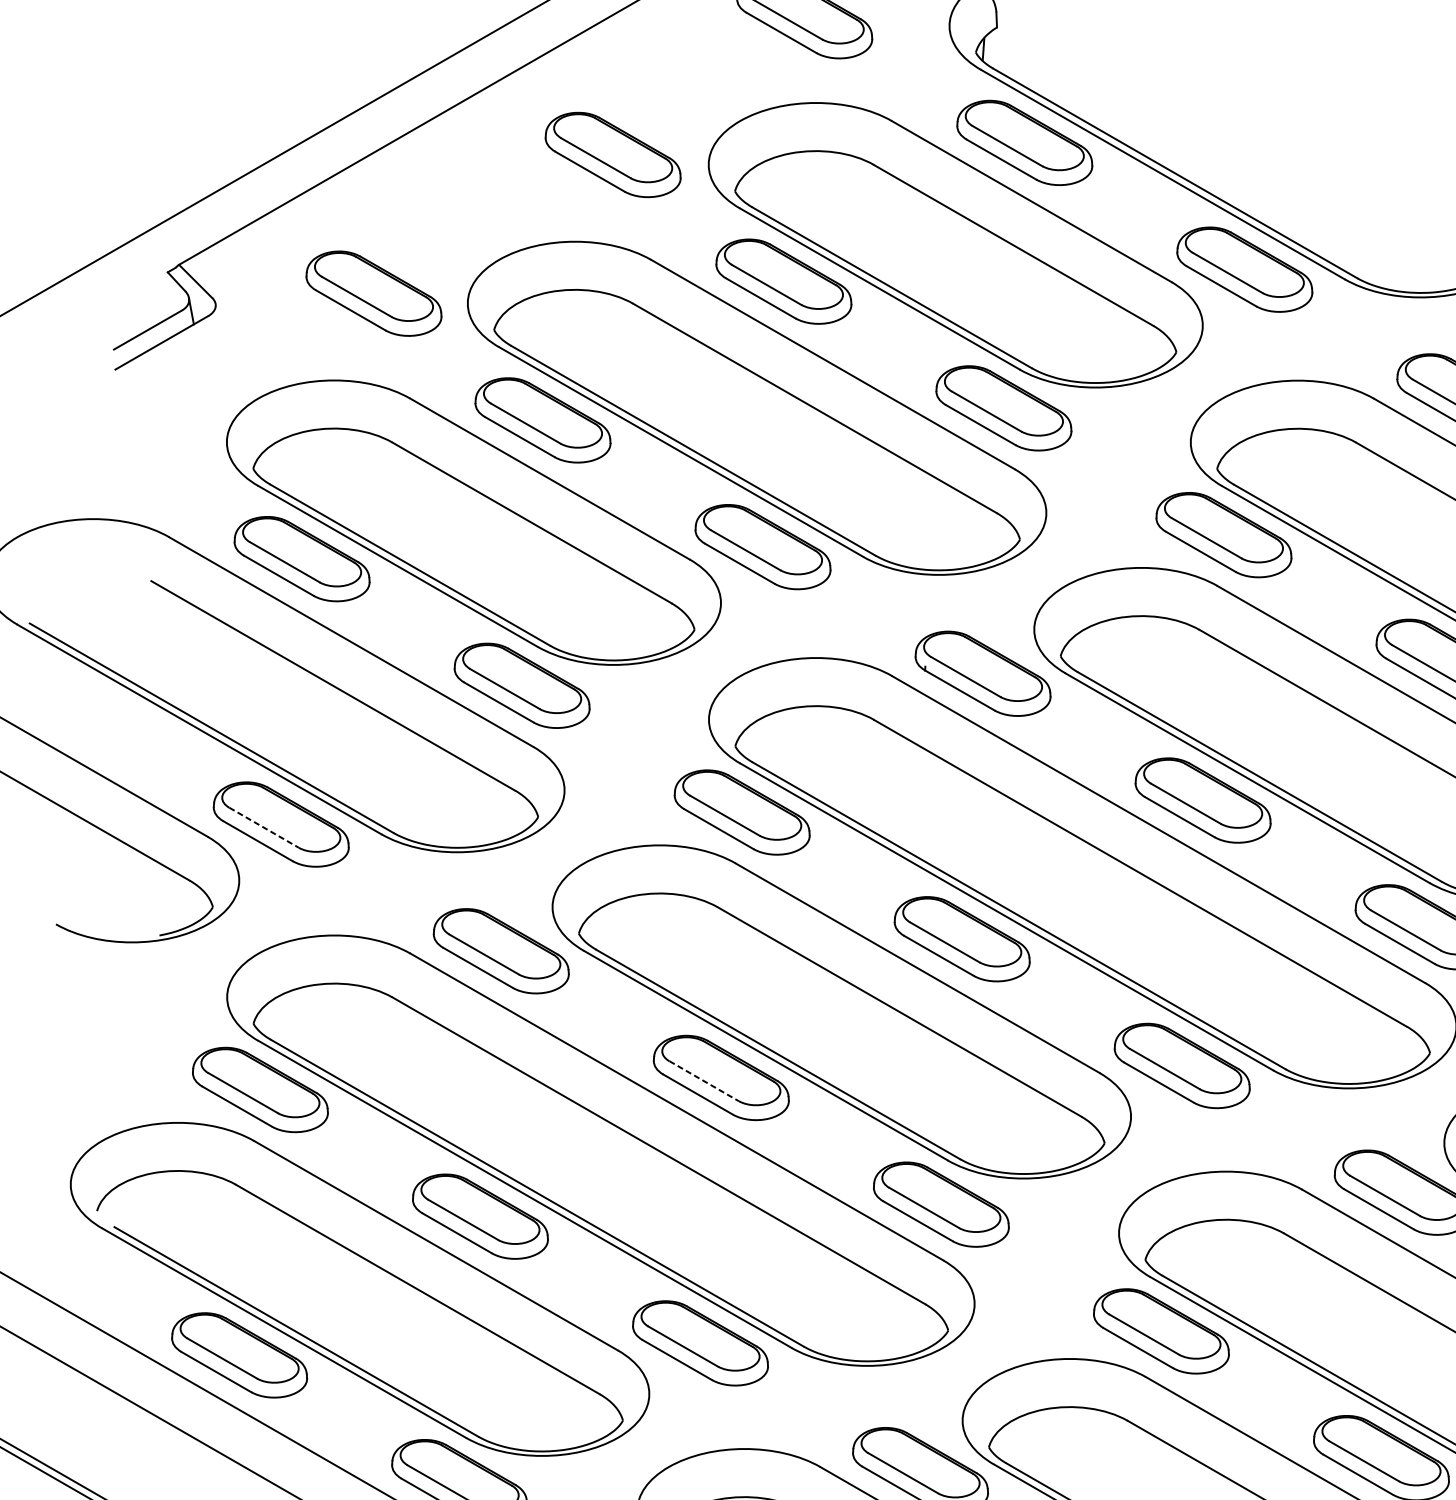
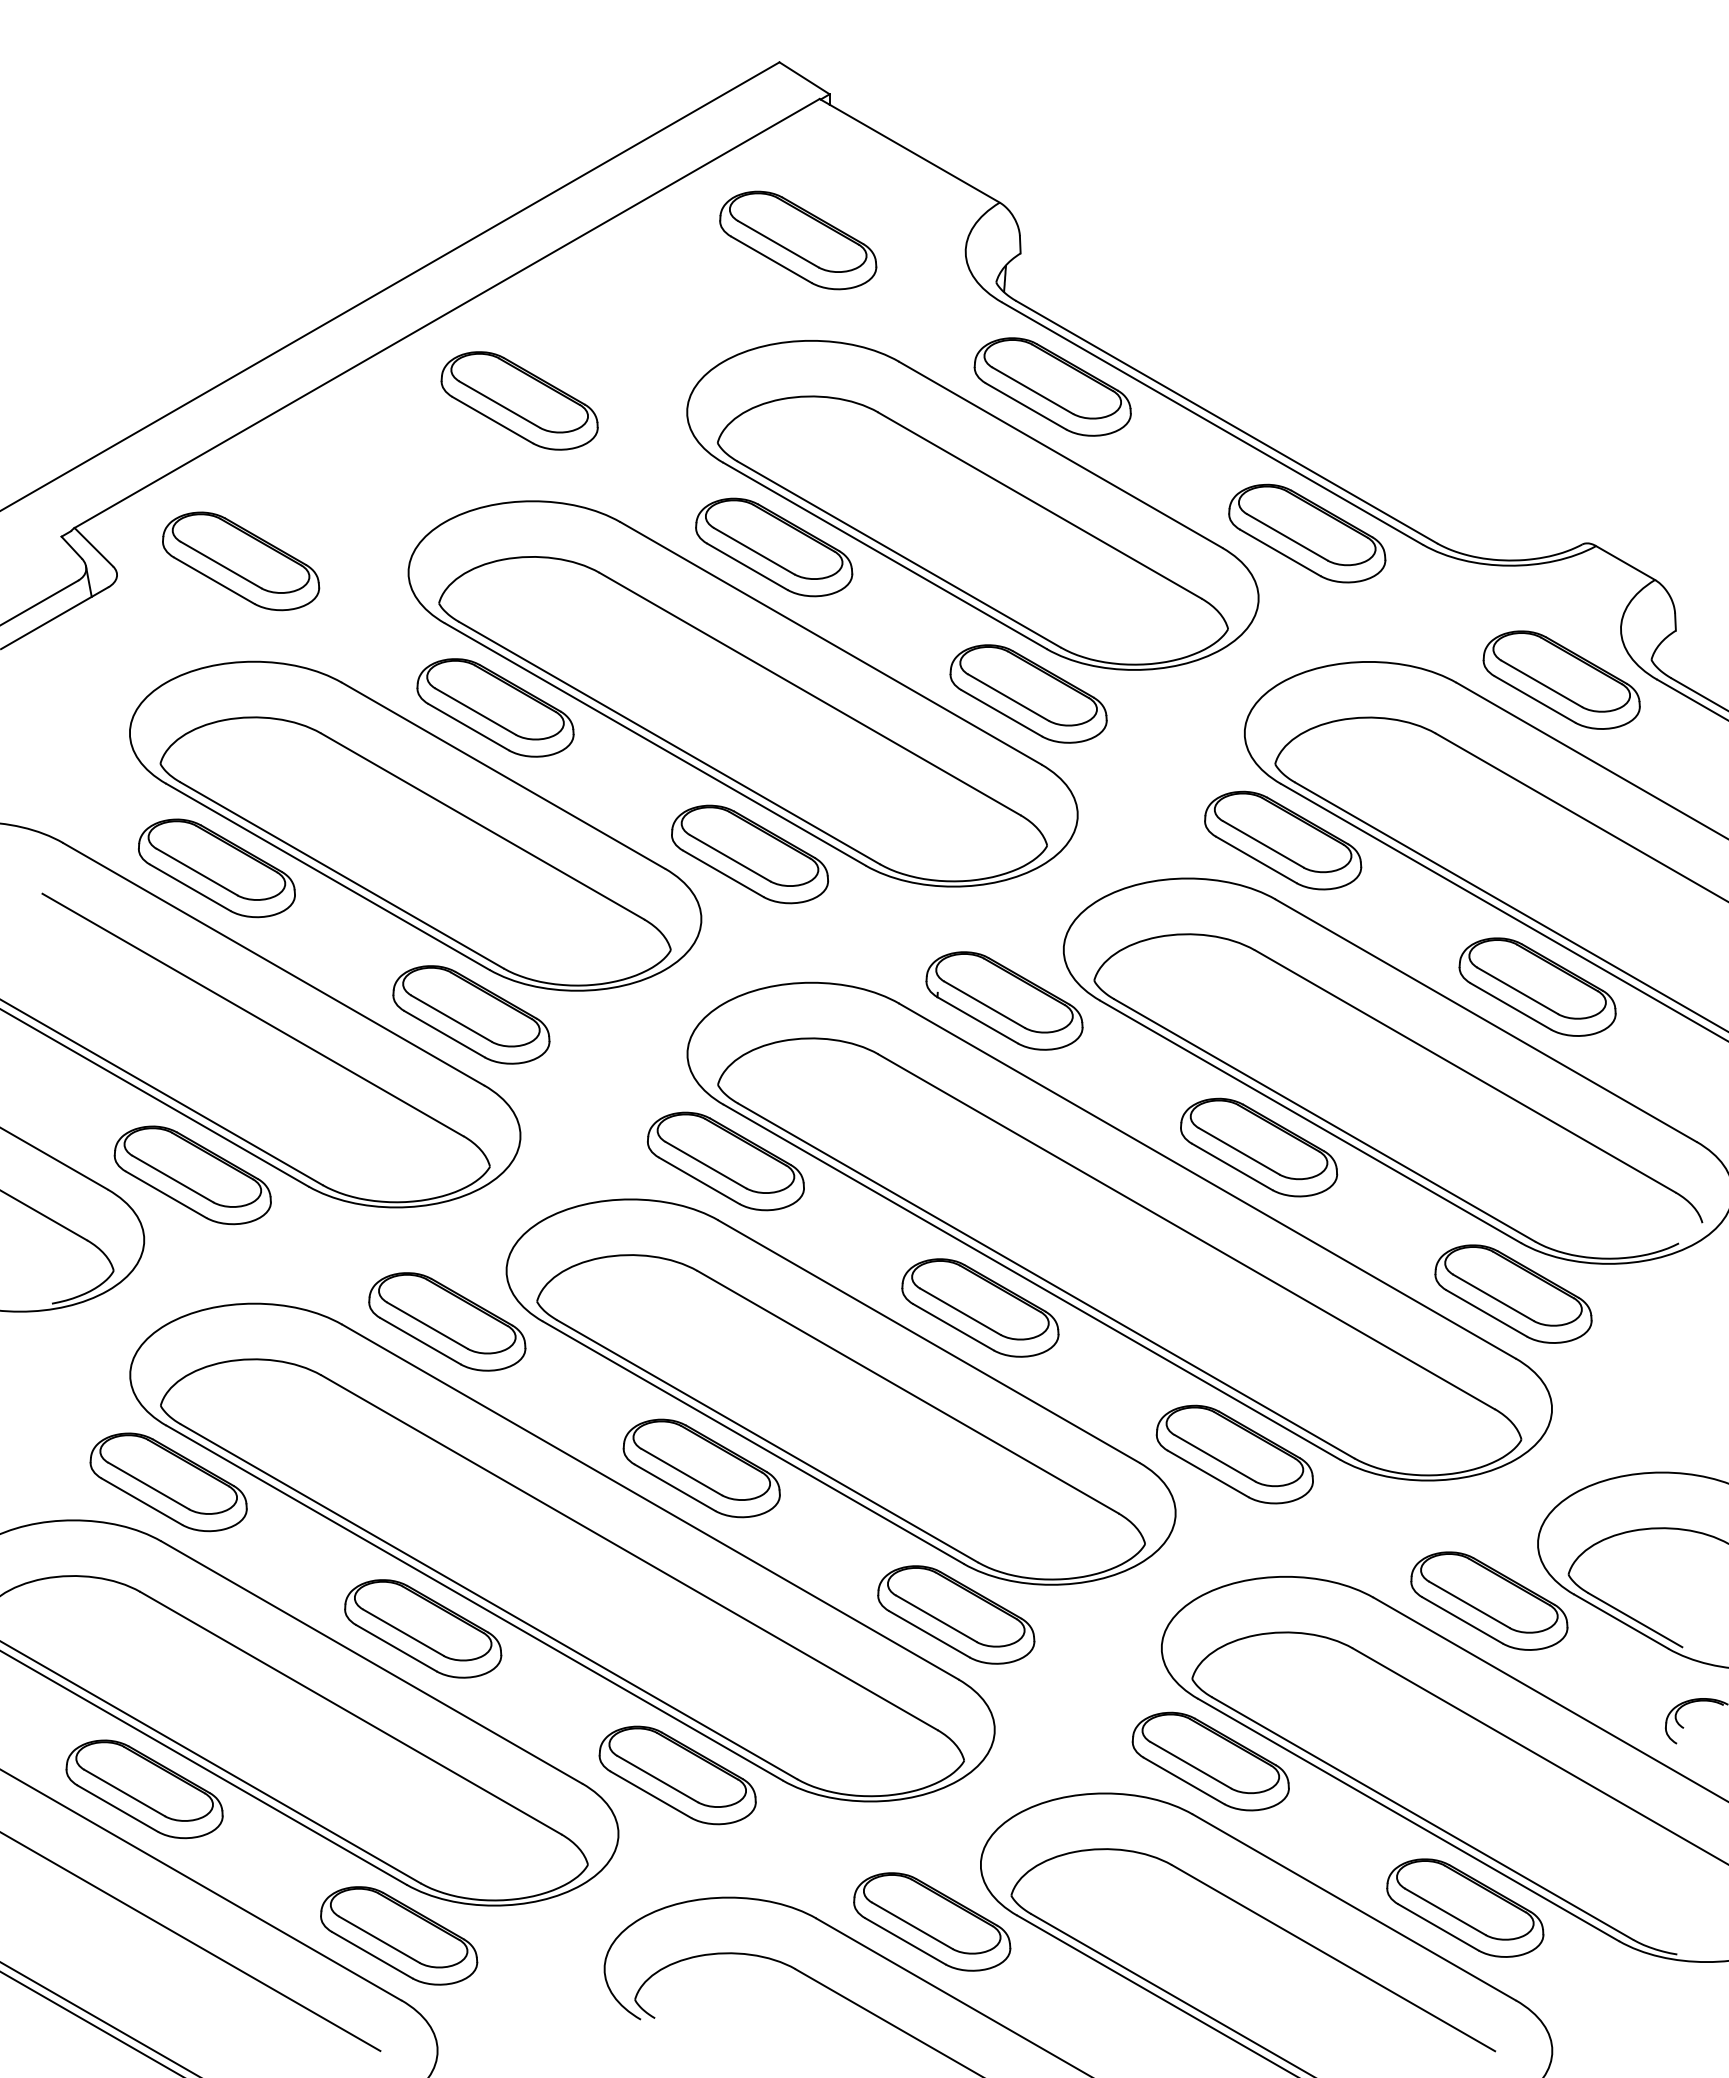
part: (613, 154) -> (519, 400), moved
part: (374, 293) -> (241, 561), moved
line: (264, 828) -> (173, 1179), dashed -> solid
line: (704, 1081) -> (682, 1472), dashed -> solid

